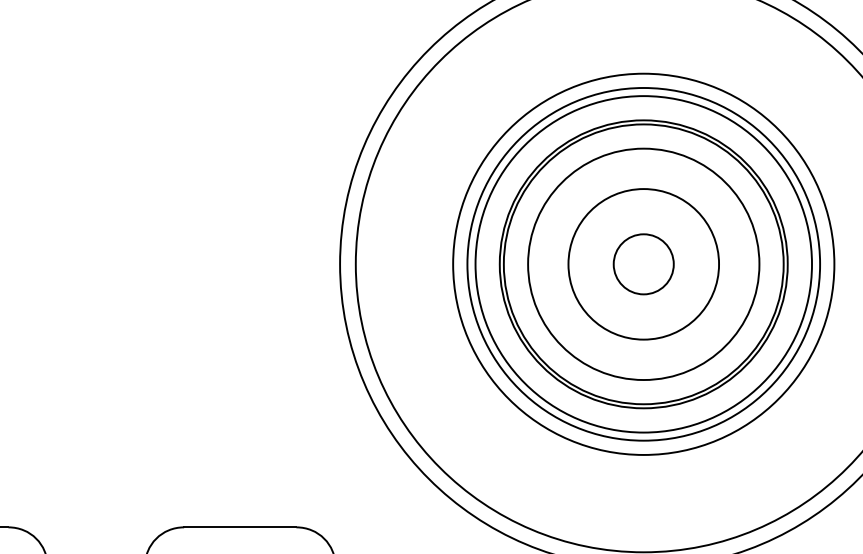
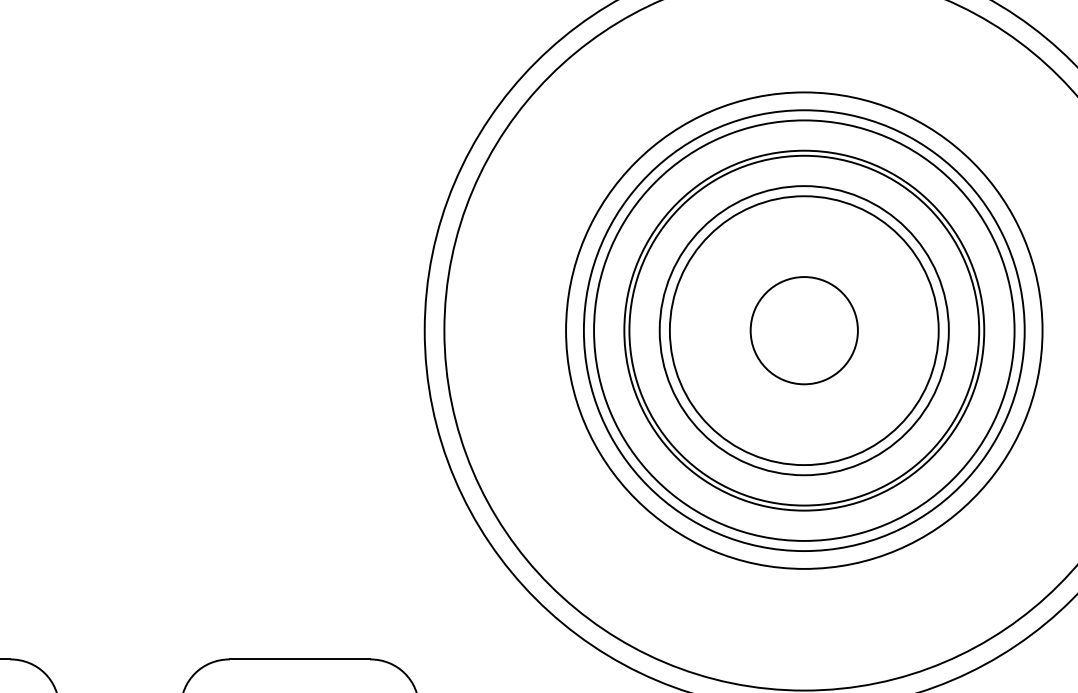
circle: (643, 264) -> (803, 330), size x1.43
circle: (643, 264) -> (803, 330), size x1.43

